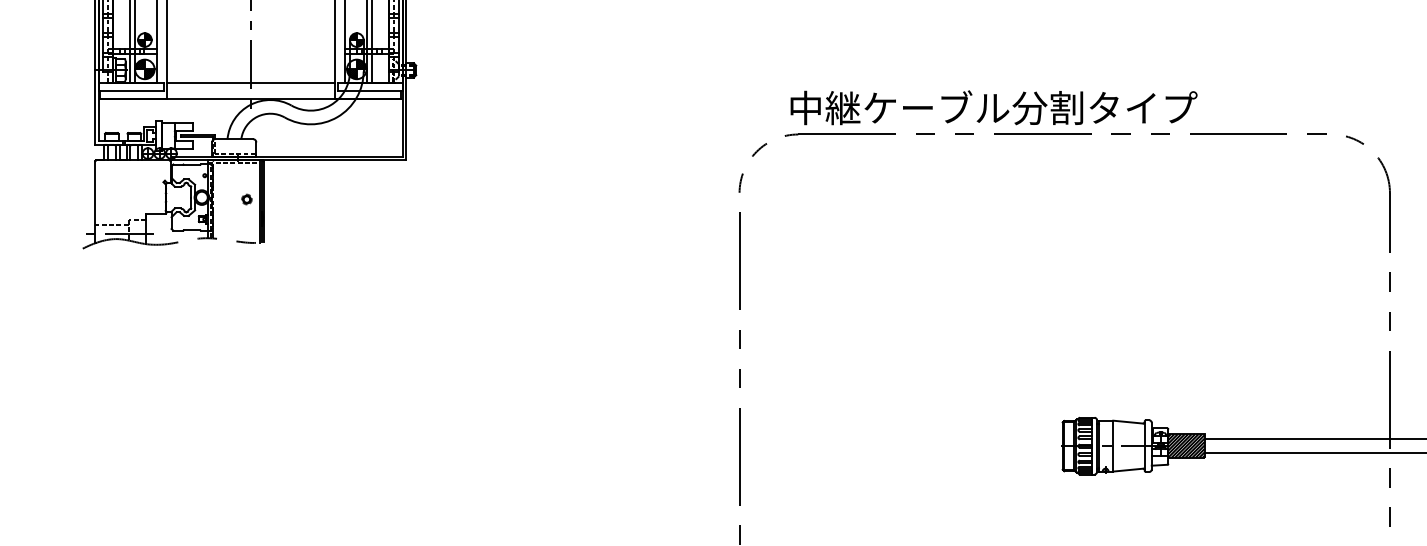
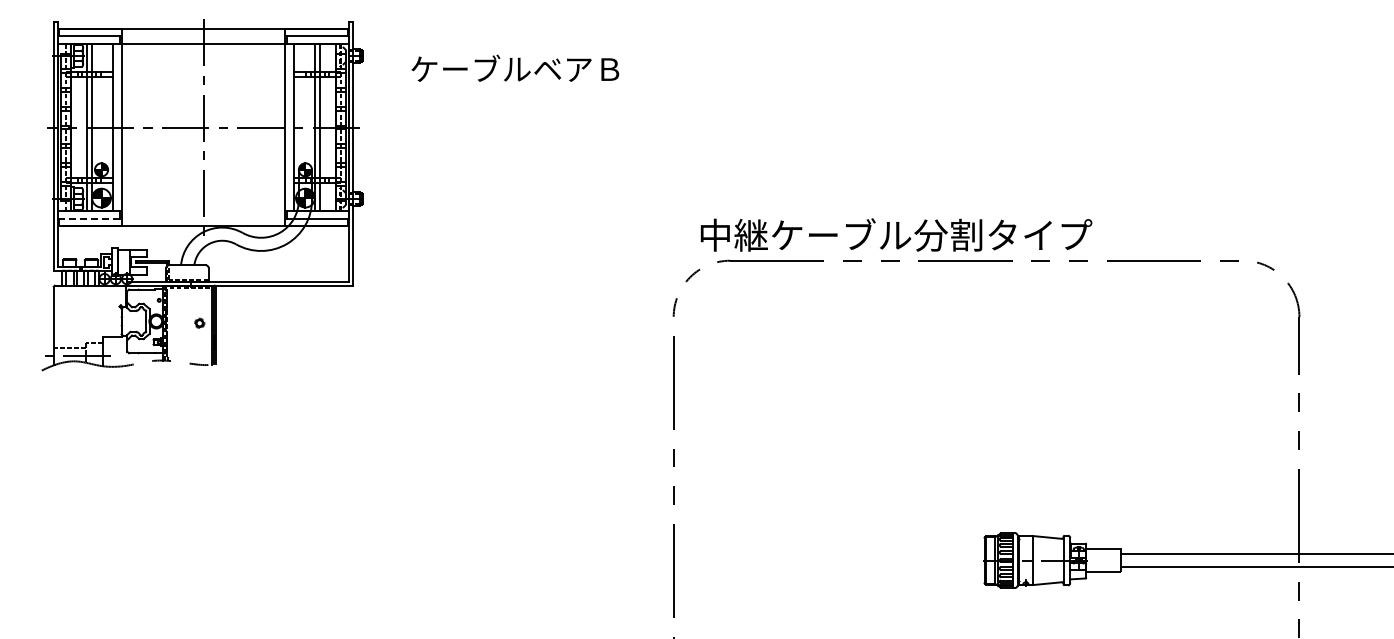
line: (250, 83) -> (203, 211), removed
line: (131, 90) -> (88, 218), solid -> dashed
text: (994, 107) -> (896, 234), moved
hatch: (1186, 446) -> (1103, 560), removed

